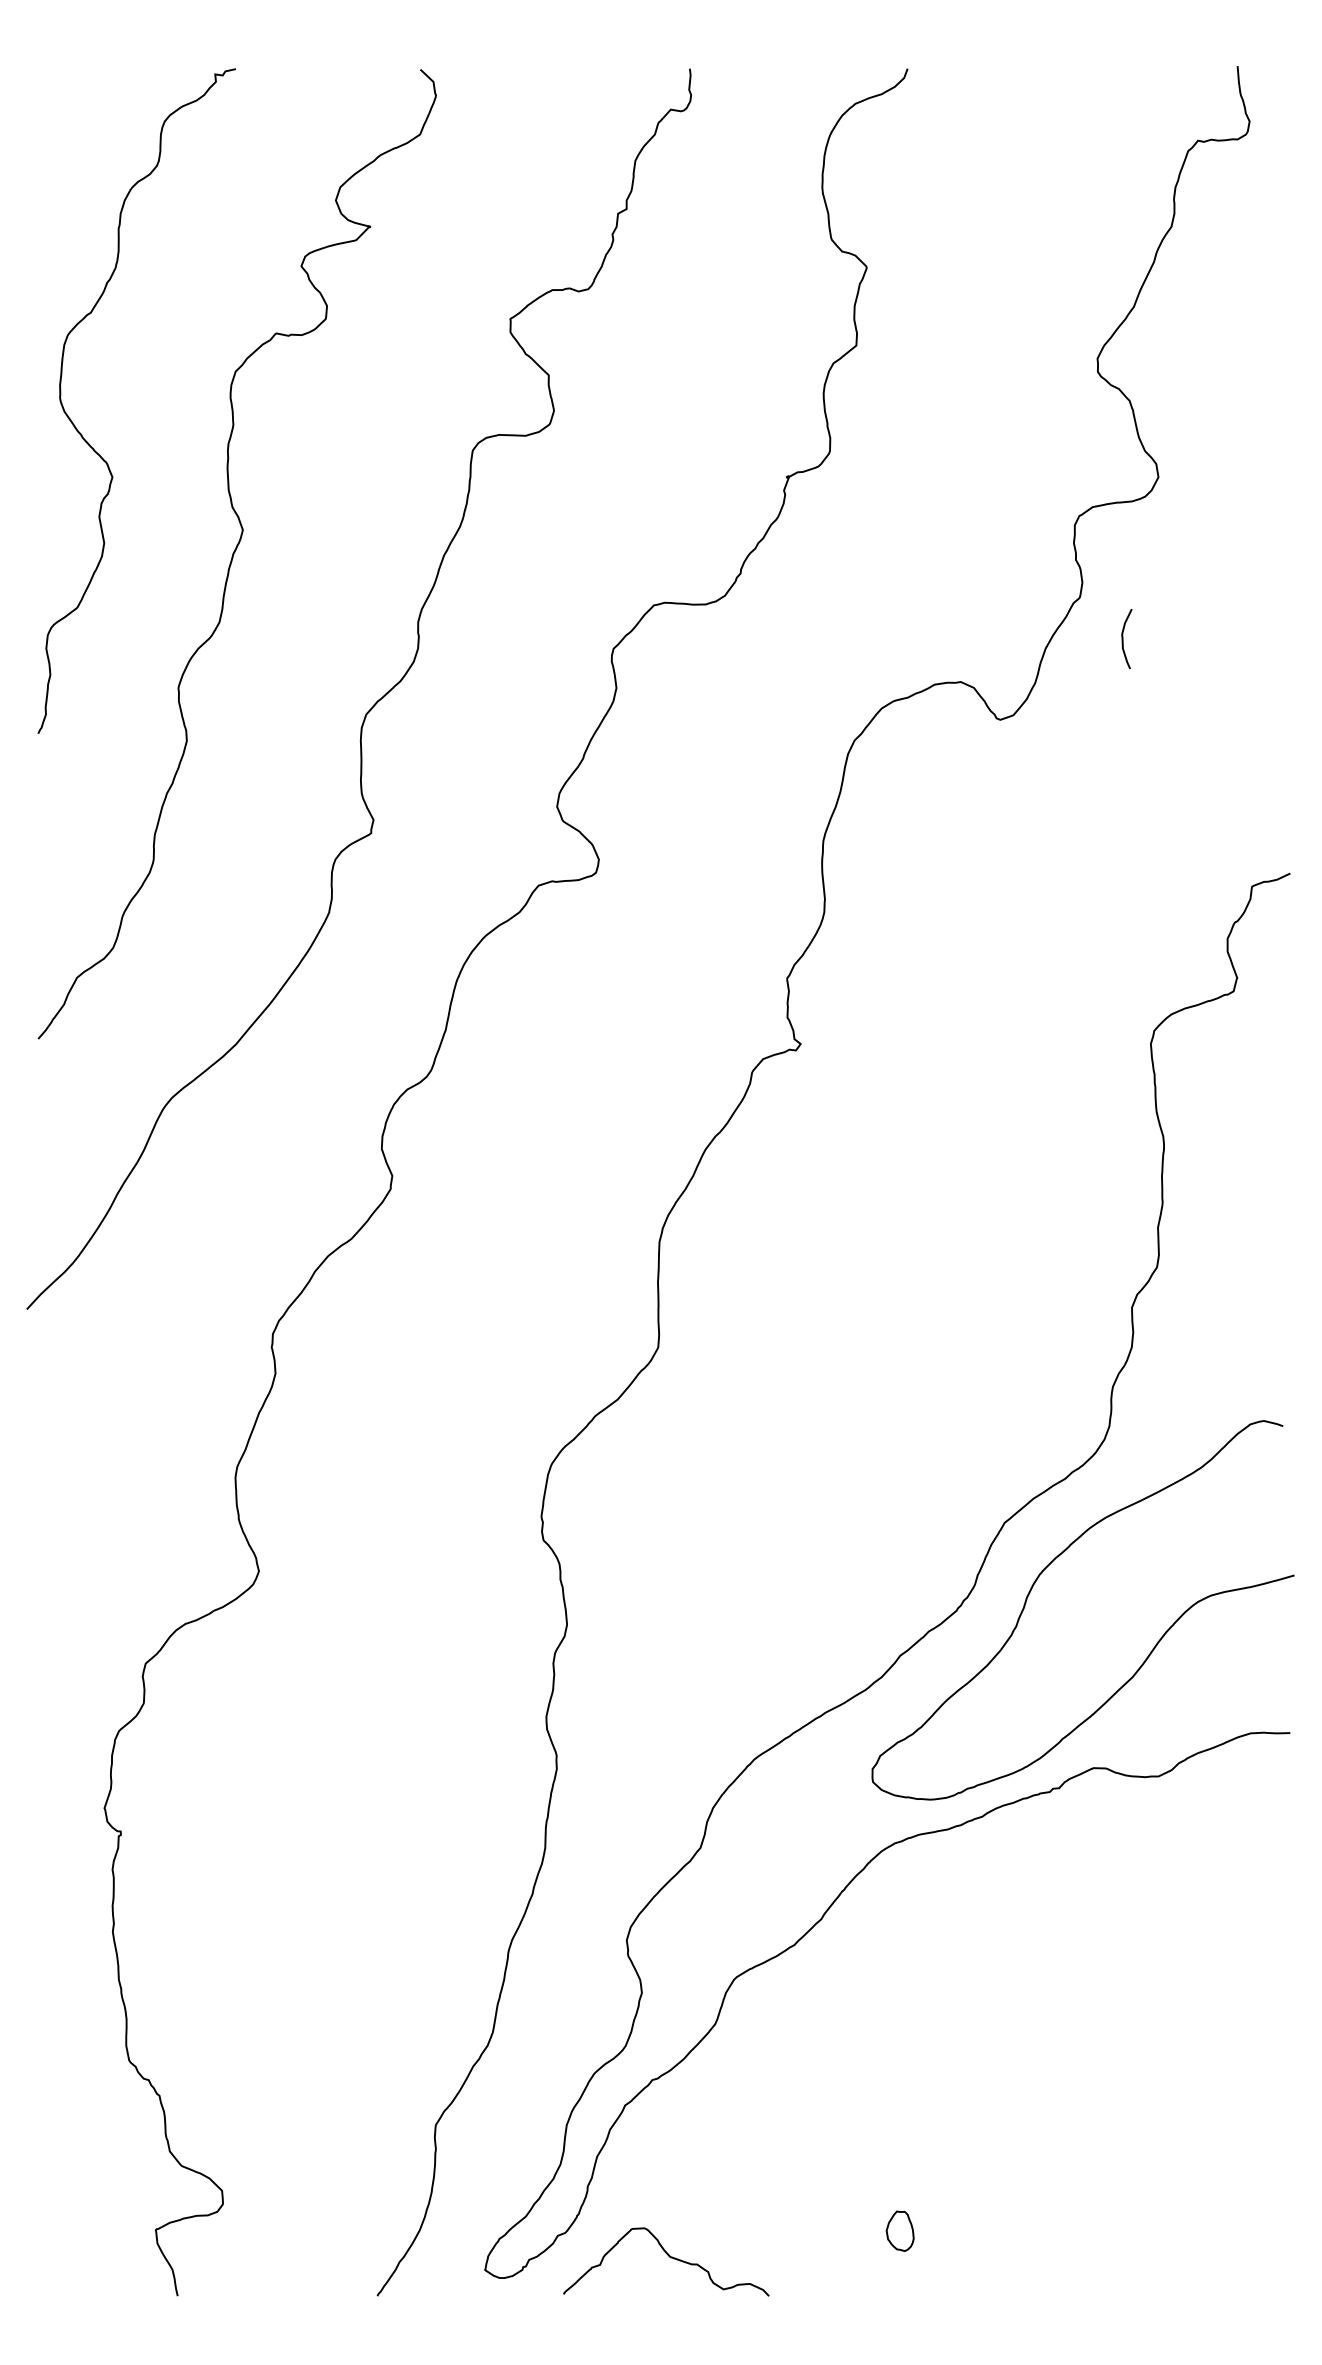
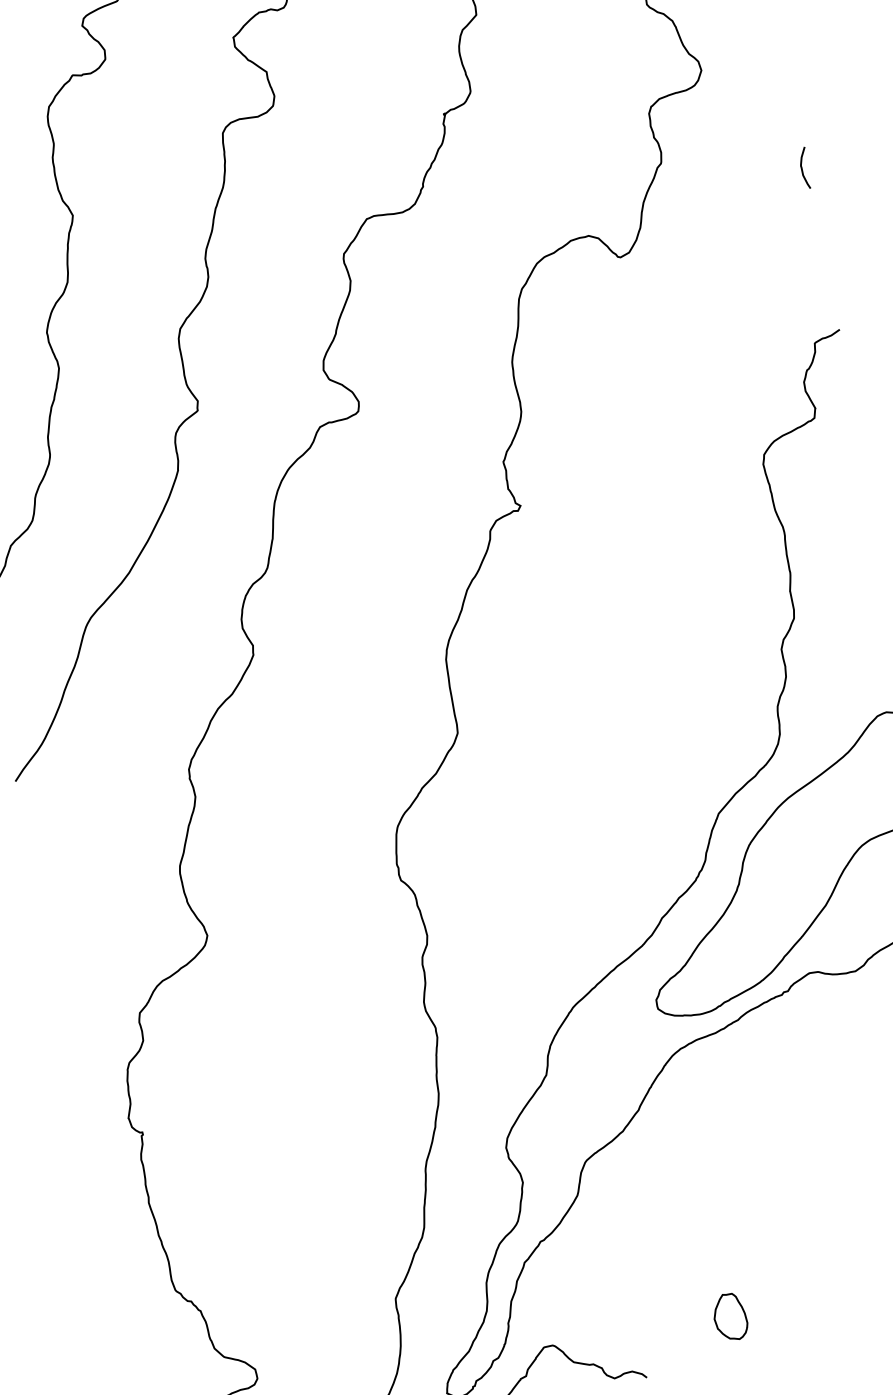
curve: (1123, 639) -> (802, 168), moved
part: (899, 2231) -> (729, 1317), size x1.67

